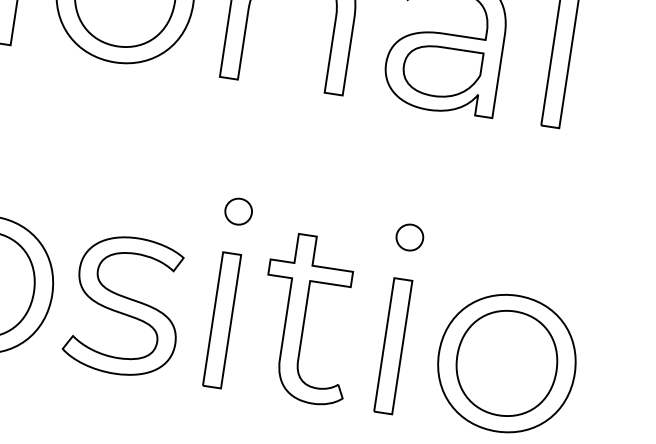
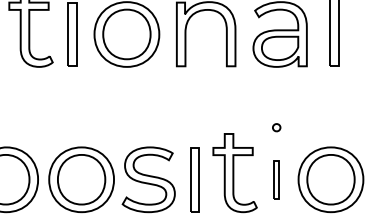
part: (239, 211) -> (195, 127), removed
part: (409, 236) -> (276, 127), size x0.6
part: (392, 345) -> (276, 179), size x0.6

